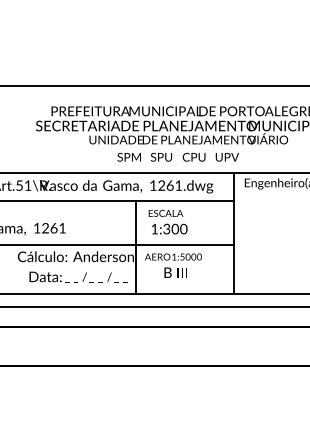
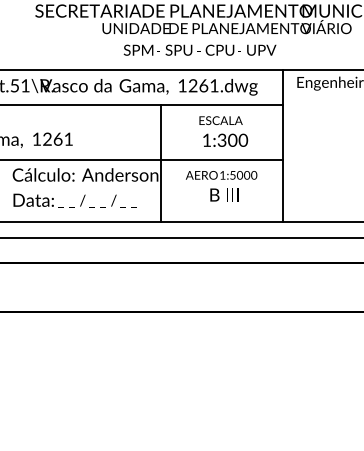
text: (177, 156) -> (199, 49), moved
text: (167, 222) -> (222, 132), moved
text: (173, 265) -> (221, 185), moved
text: (78, 276) -> (74, 199), moved

